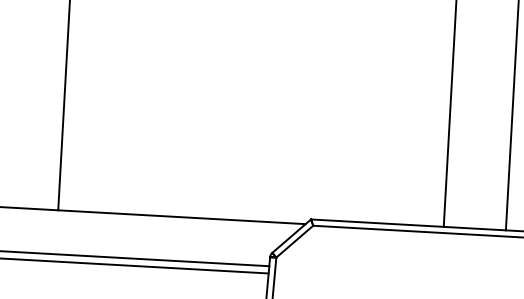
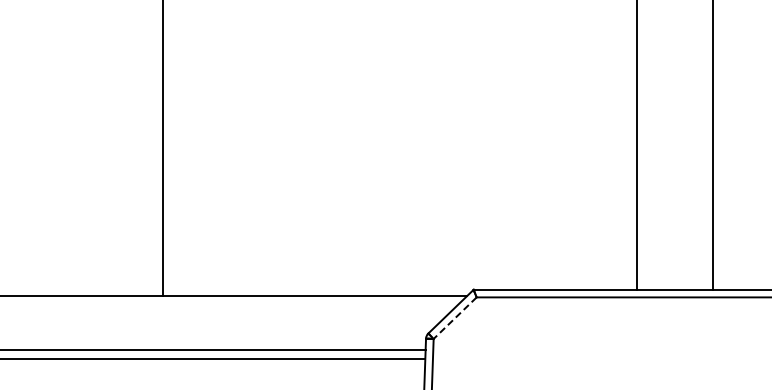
line: (295, 241) -> (455, 318), solid -> dashed

